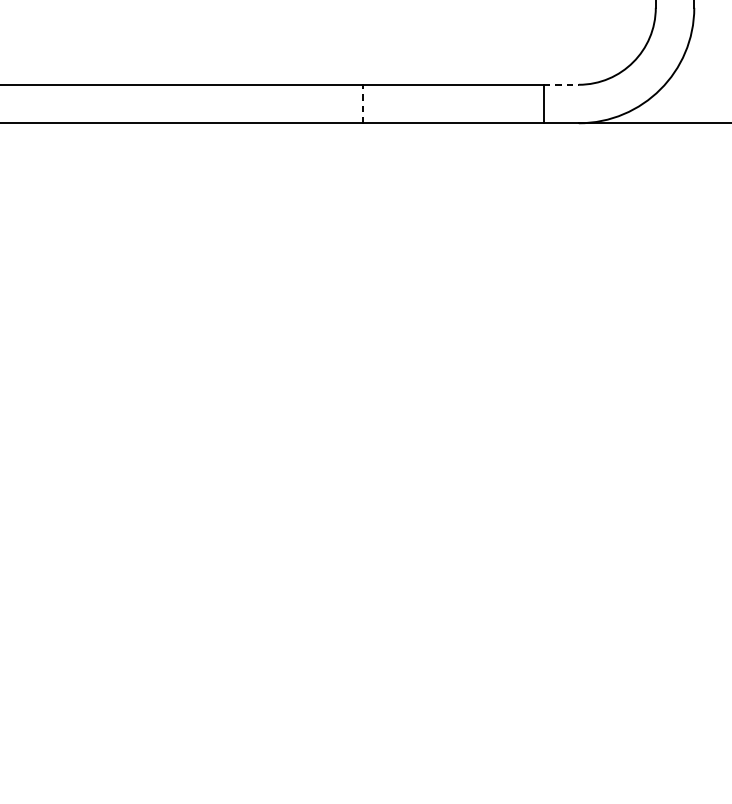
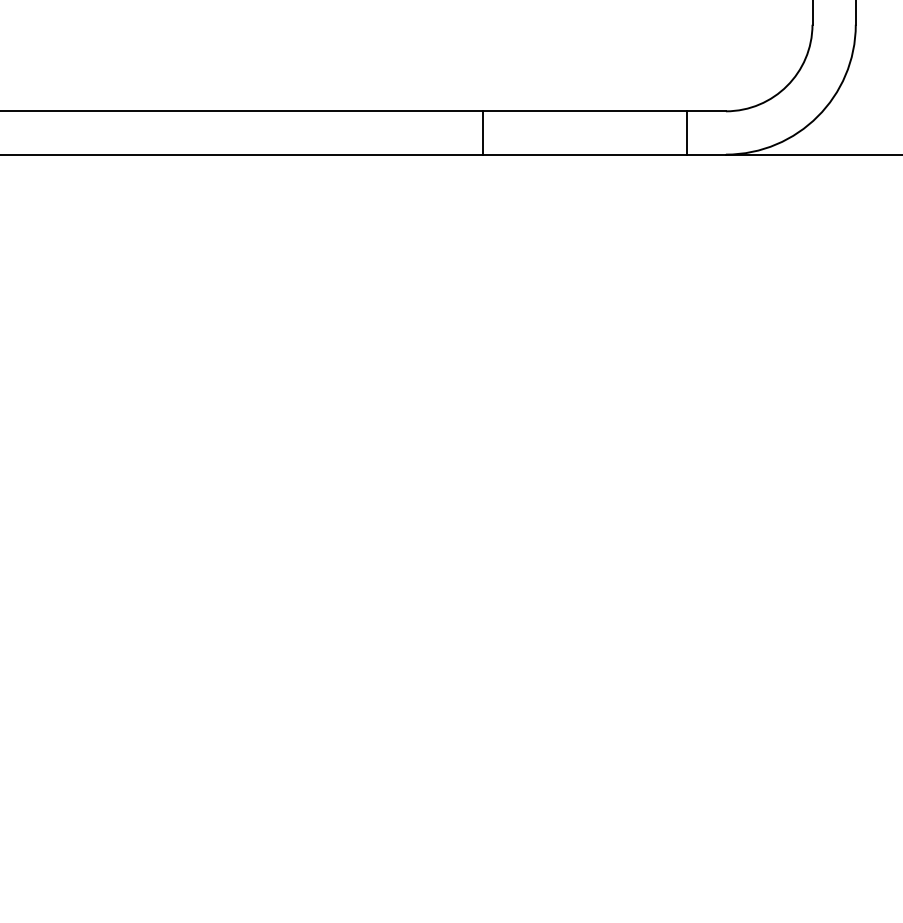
line: (561, 84) -> (706, 111), dashed -> solid
line: (362, 103) -> (482, 132), dashed -> solid

